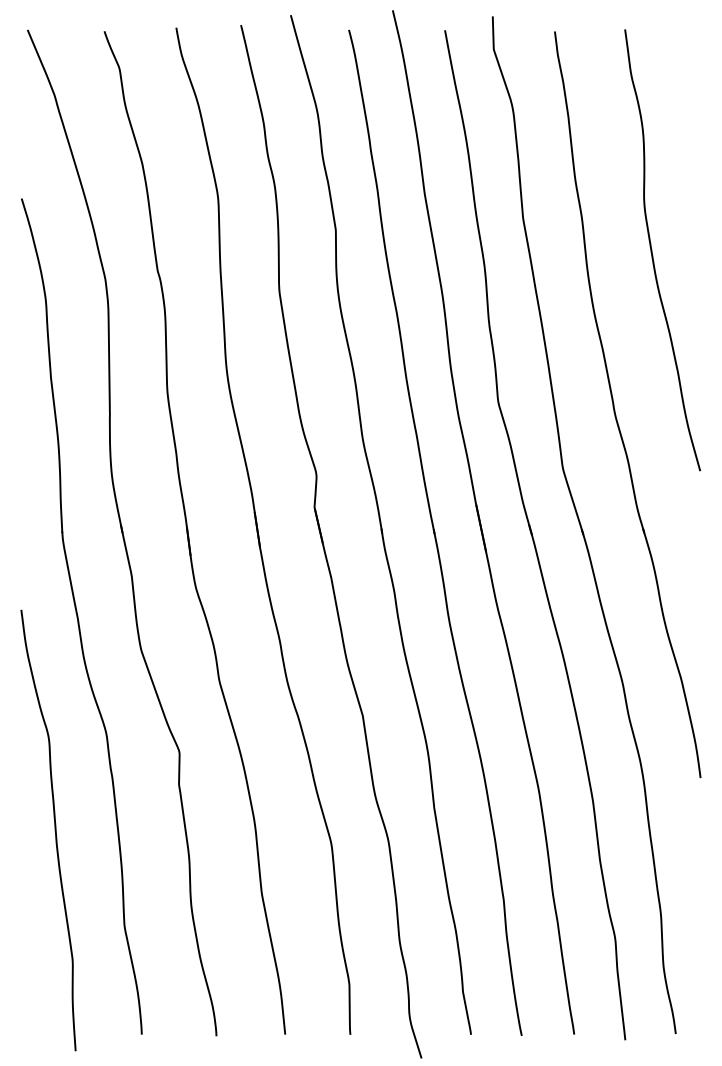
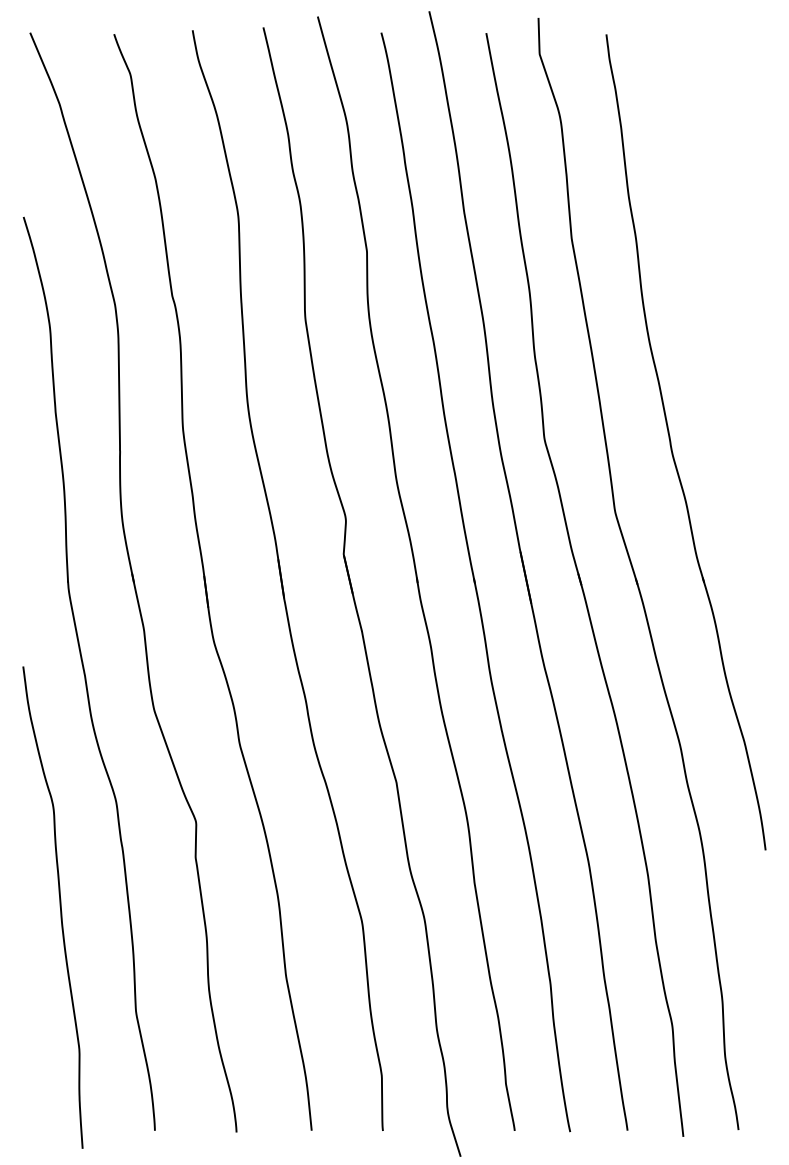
curve: (652, 250) -> (713, 273), removed

